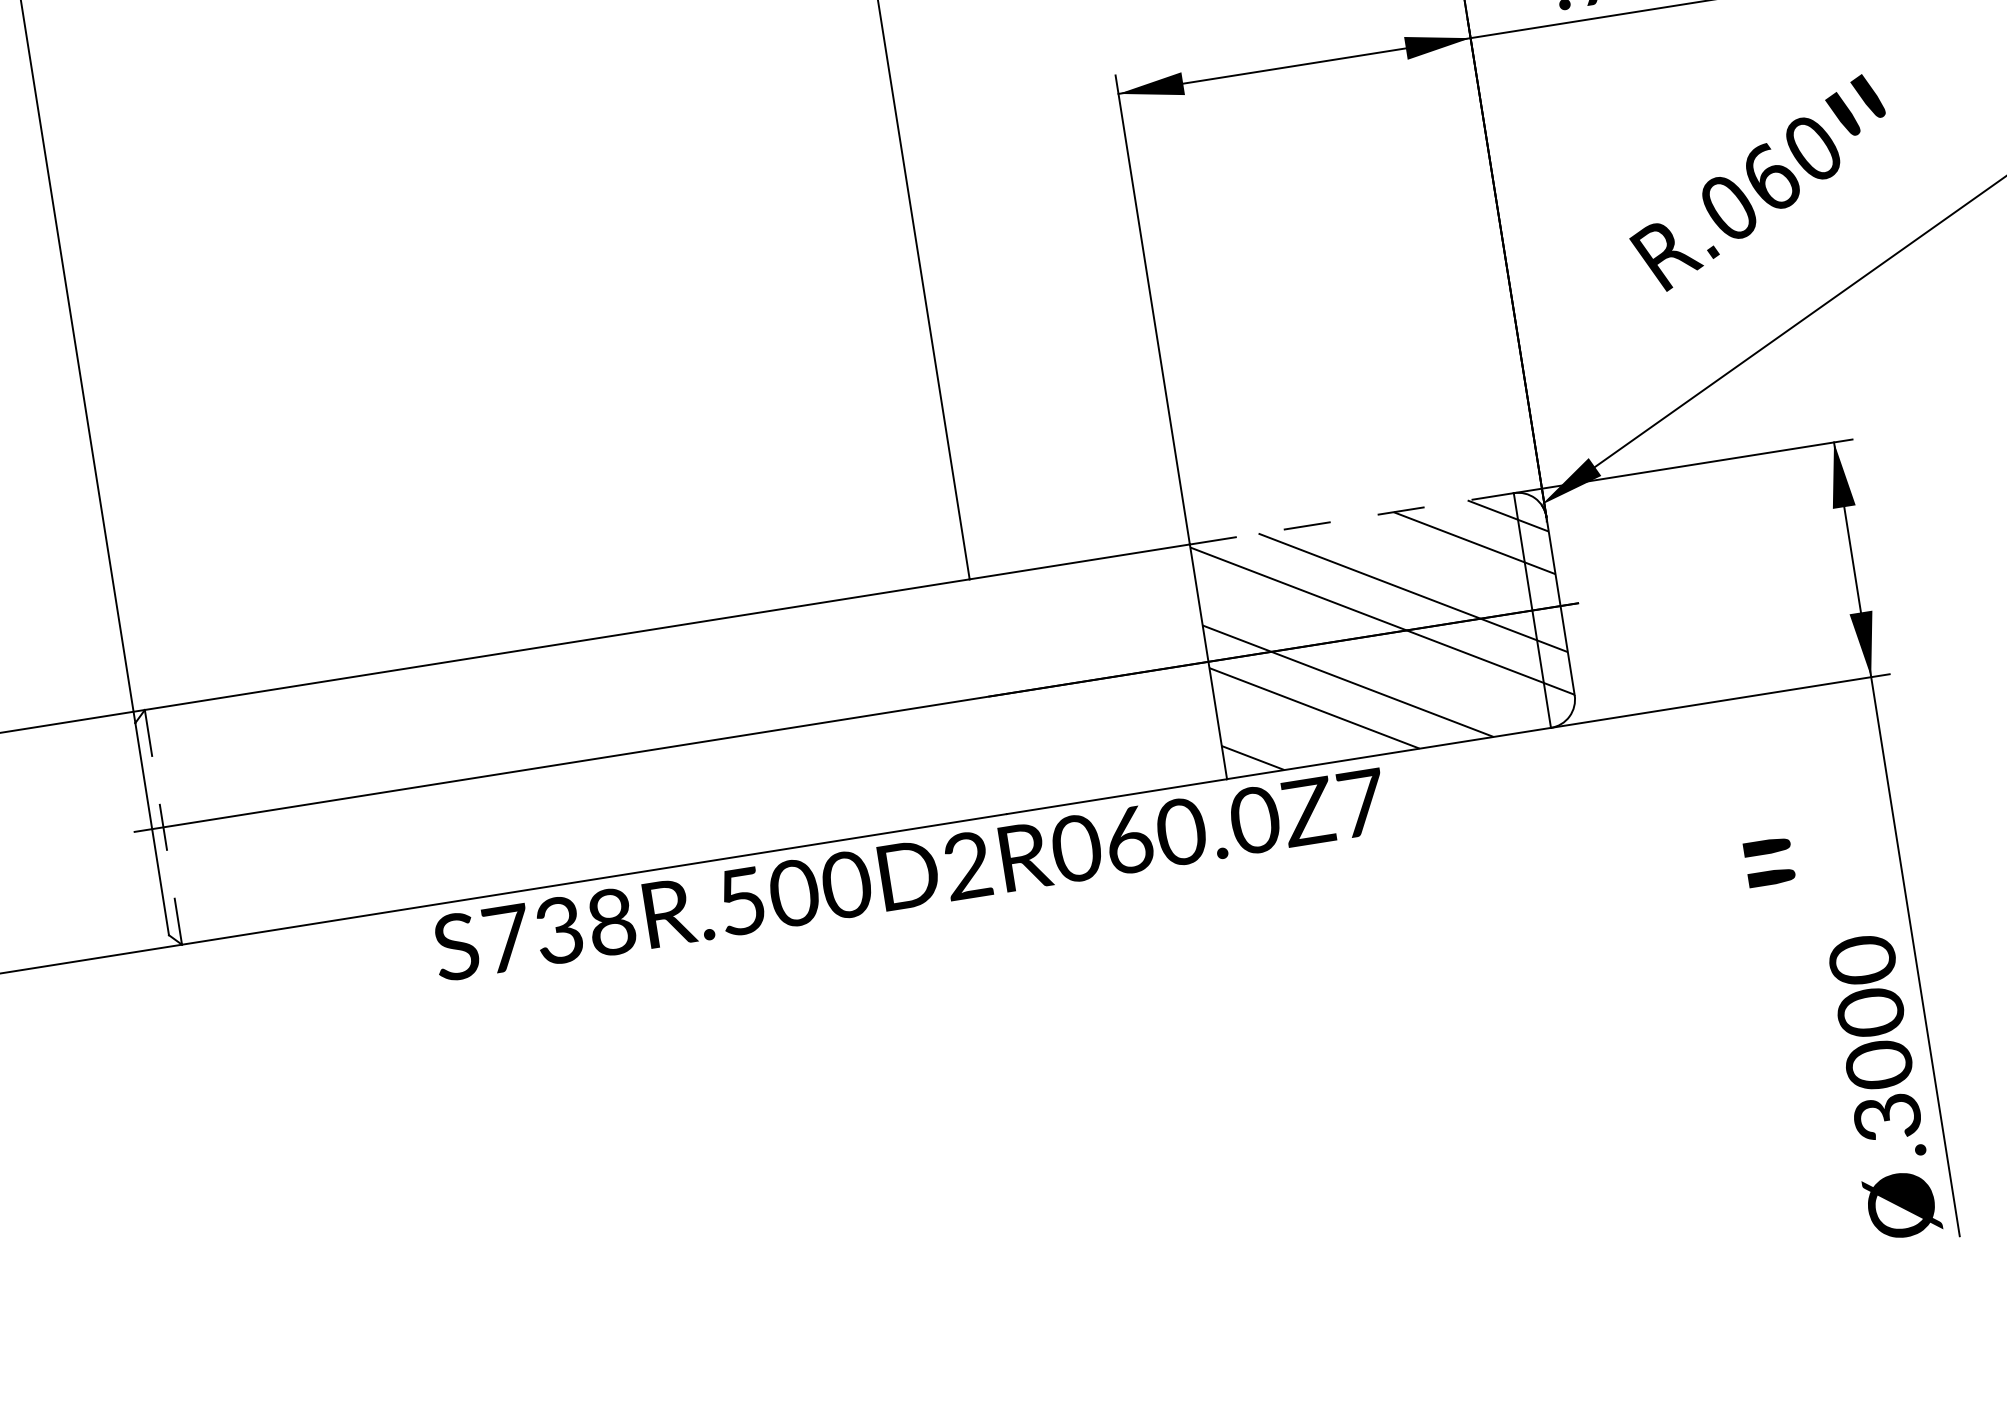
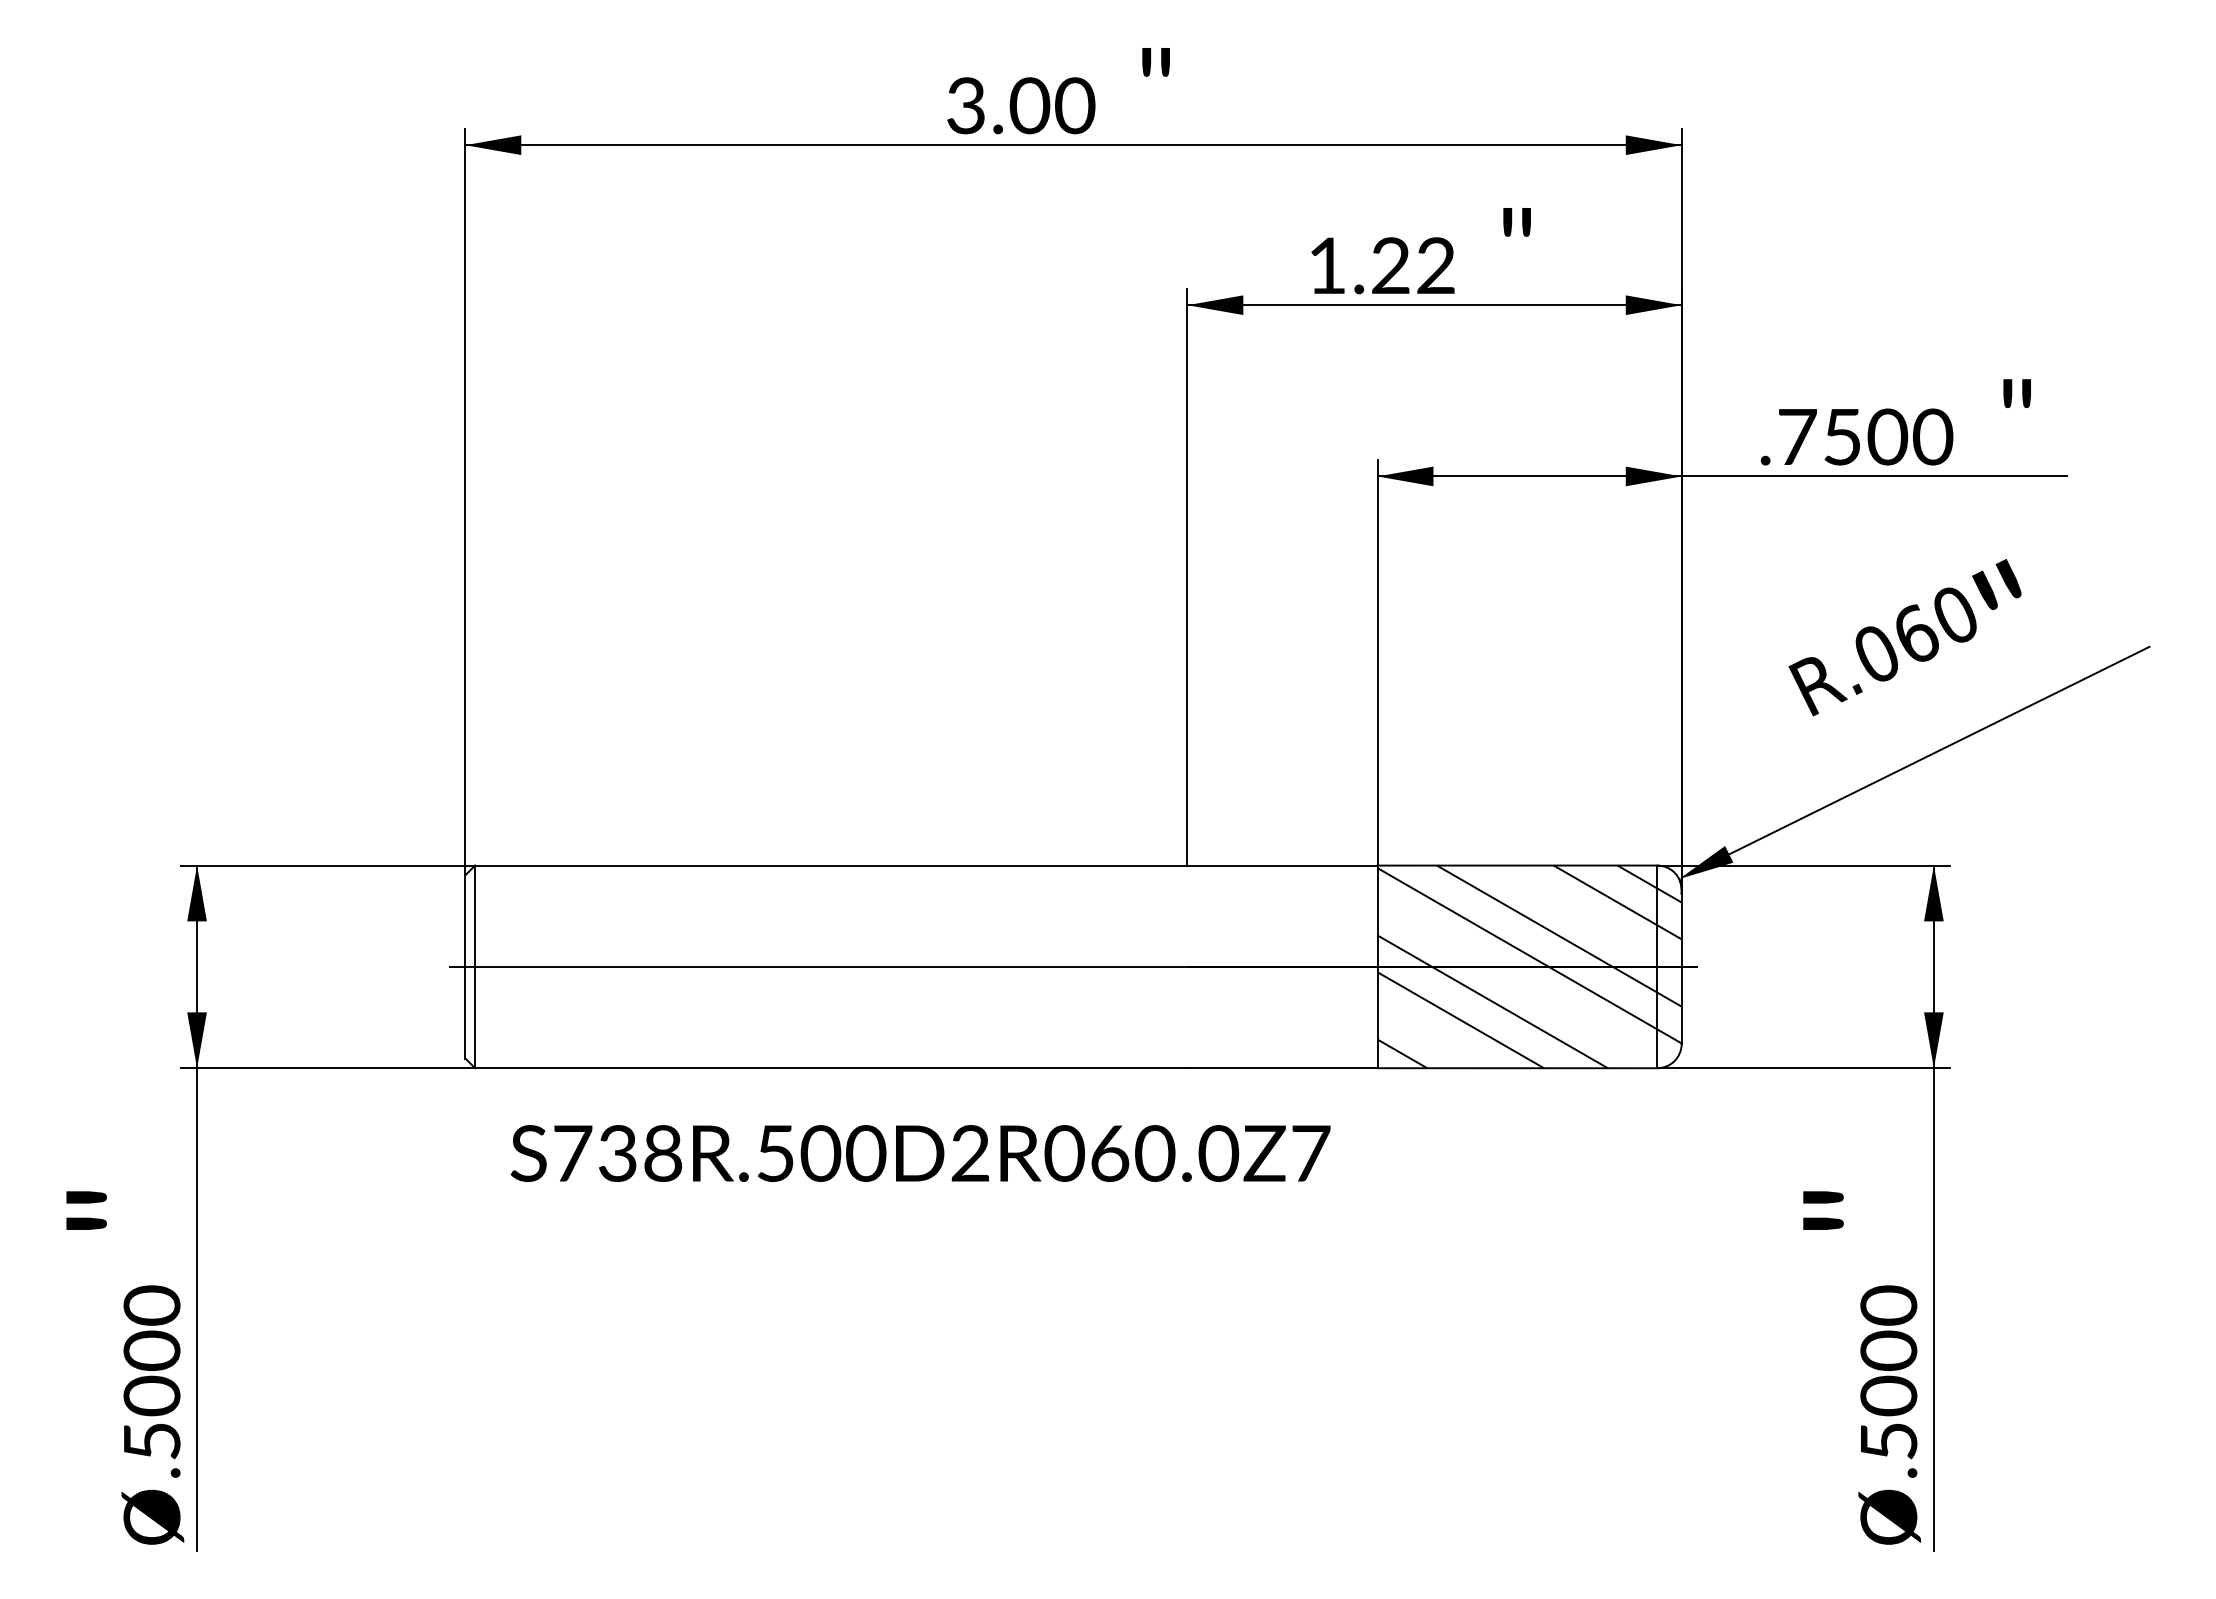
line: (1351, 518) -> (1517, 865), dashed -> solid
line: (163, 827) -> (475, 967), dashed -> solid
text: (909, 874) -> (920, 1153), moved
text: (1887, 1117) -> (1888, 1441), .3000 -> .5000

